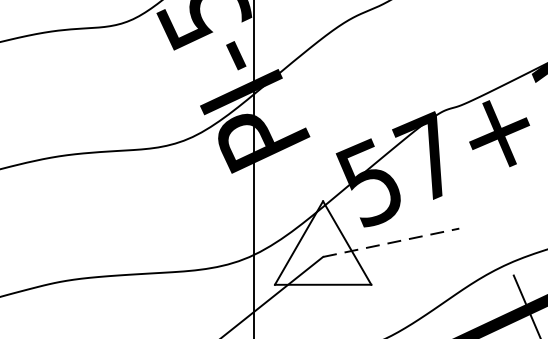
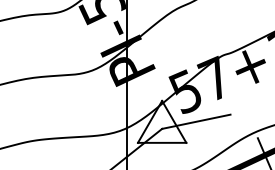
line: (391, 242) -> (196, 121), dashed -> solid

